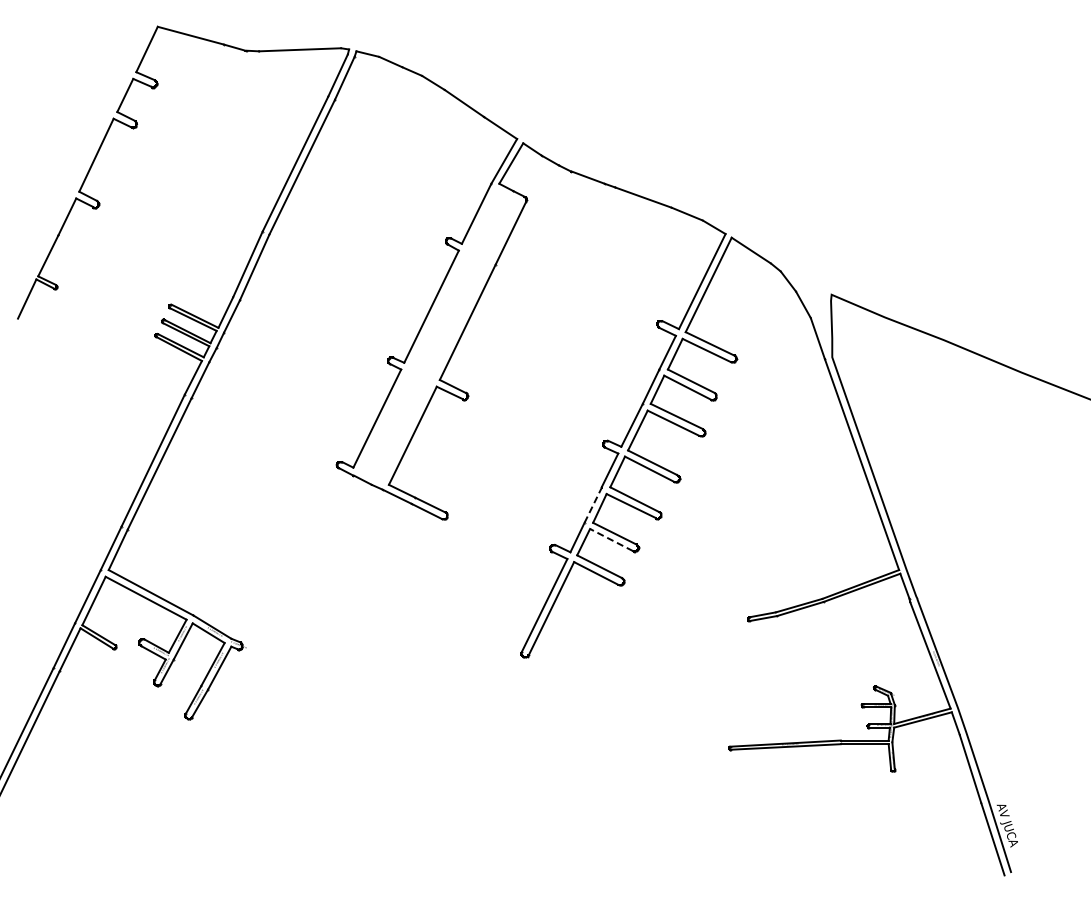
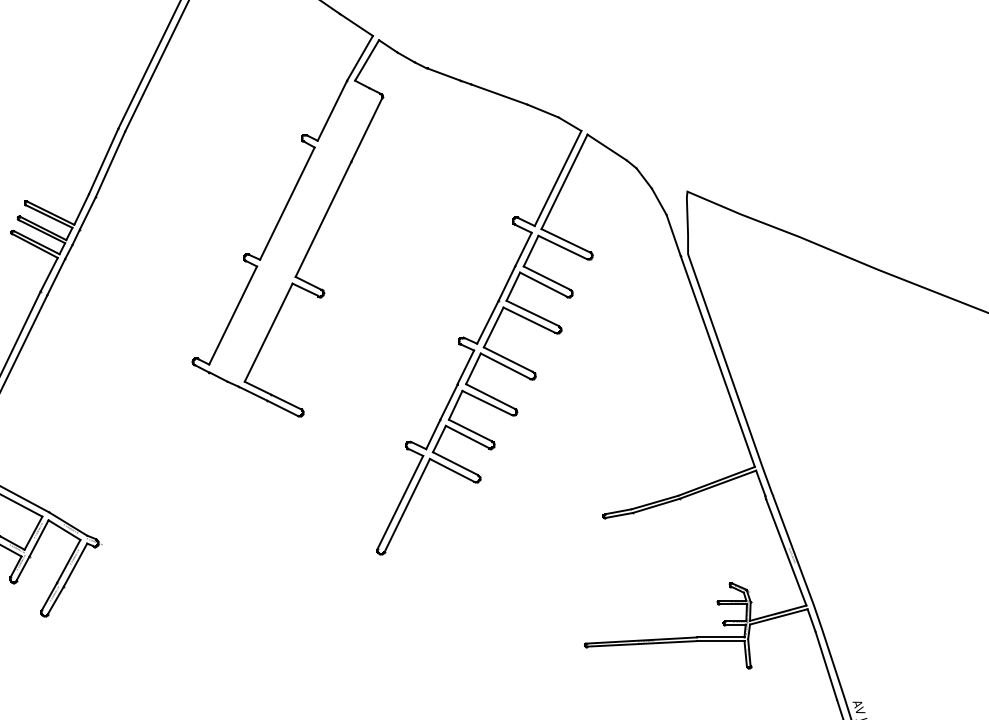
line: (593, 504) -> (449, 401), dashed -> solid
line: (611, 539) -> (467, 436), dashed -> solid

